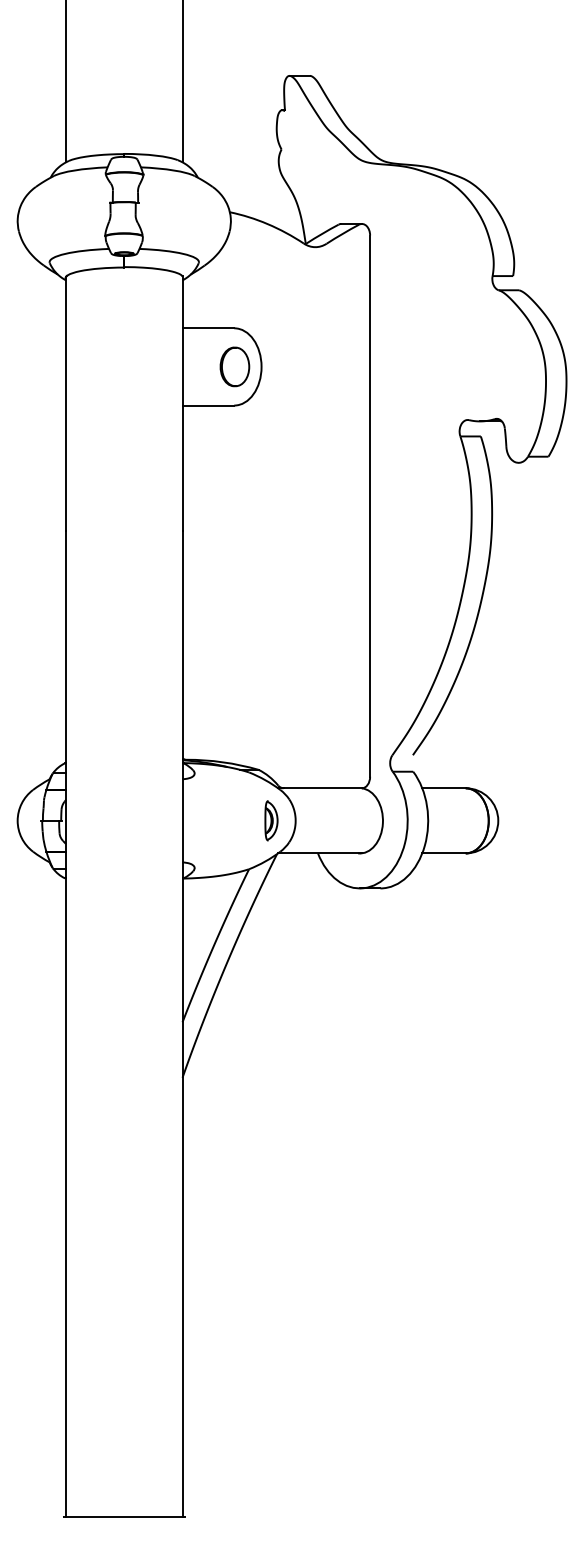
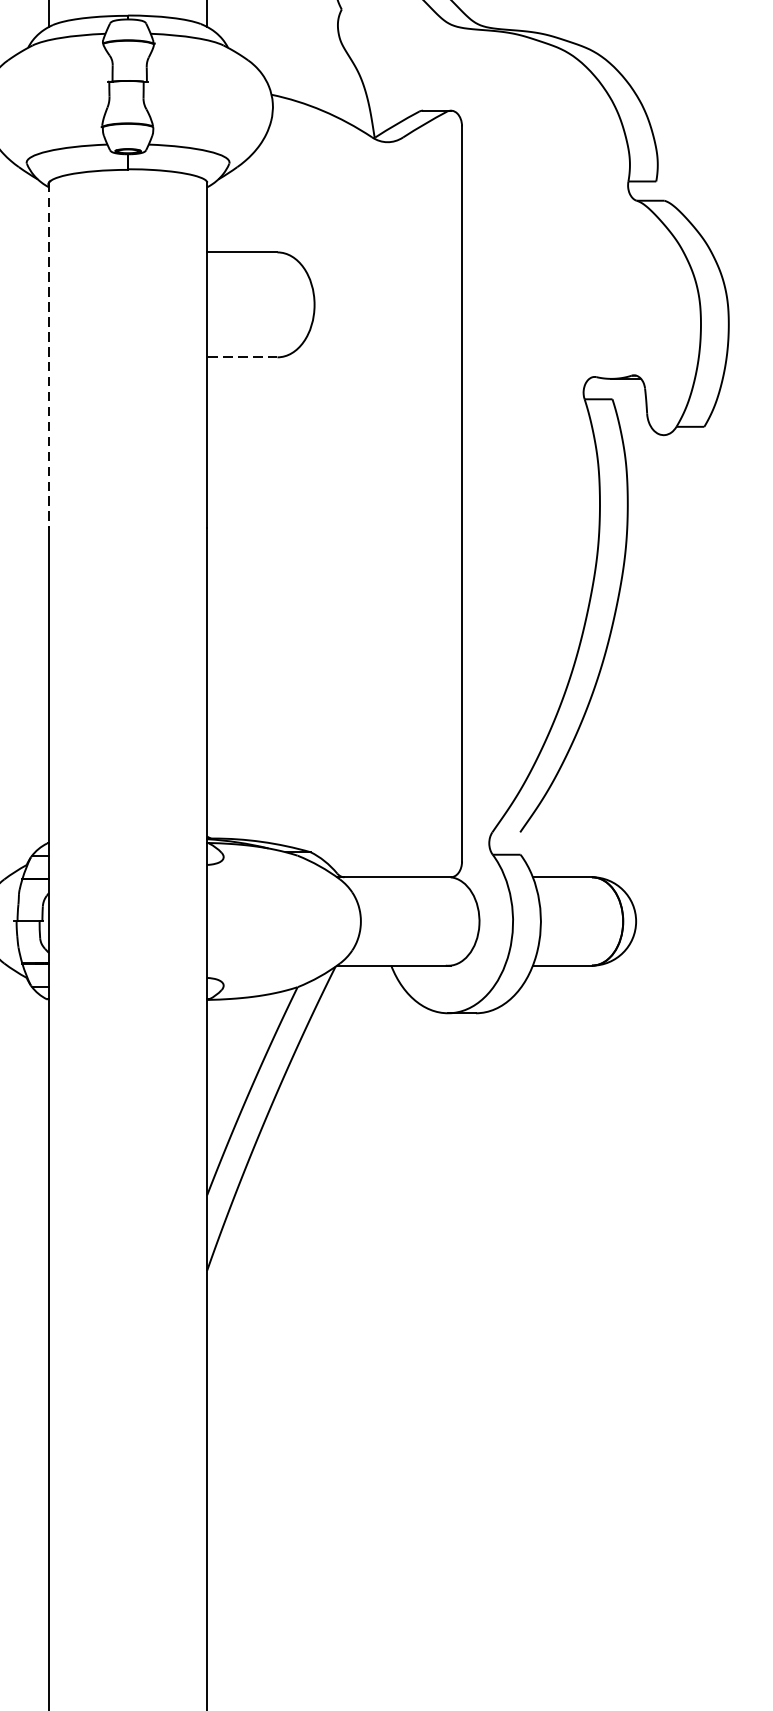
part: (234, 366) -> (277, 304), removed
line: (66, 404) -> (49, 355), solid -> dashed
line: (208, 405) -> (242, 357), solid -> dashed
part: (271, 820) -> (328, 921), removed

